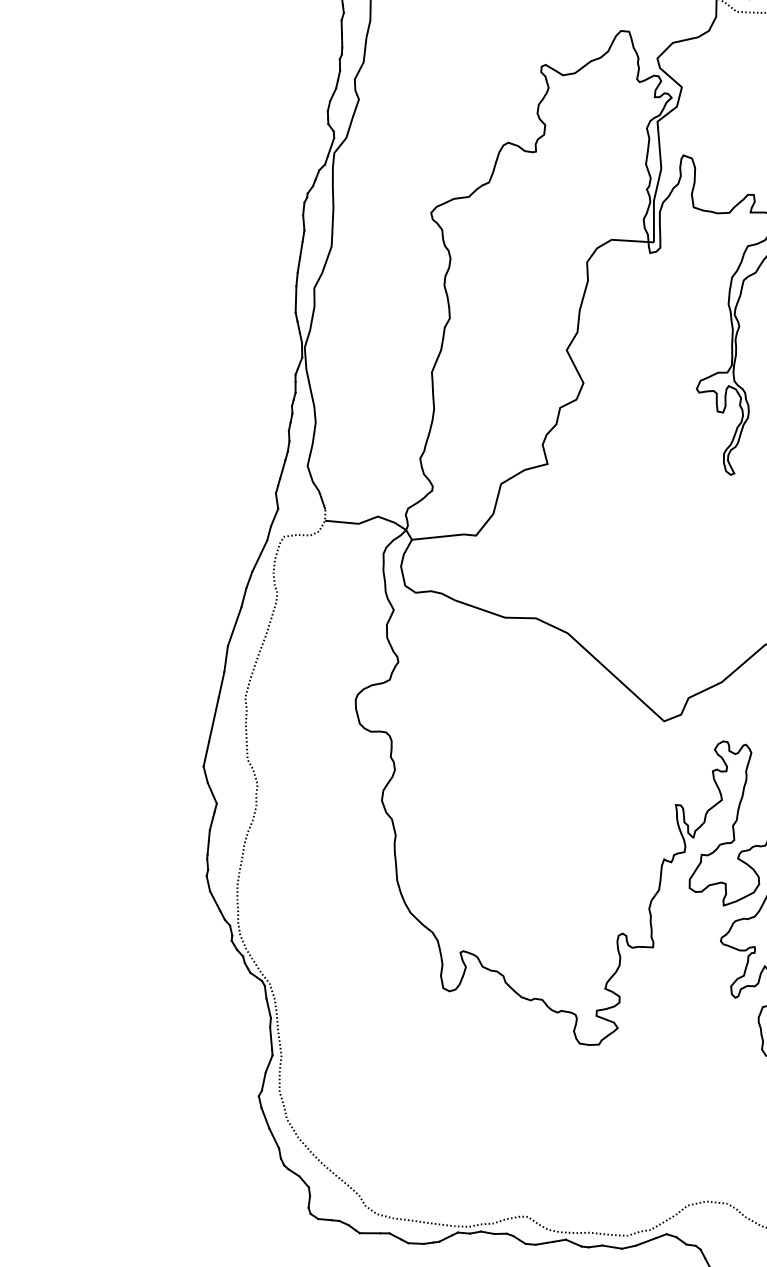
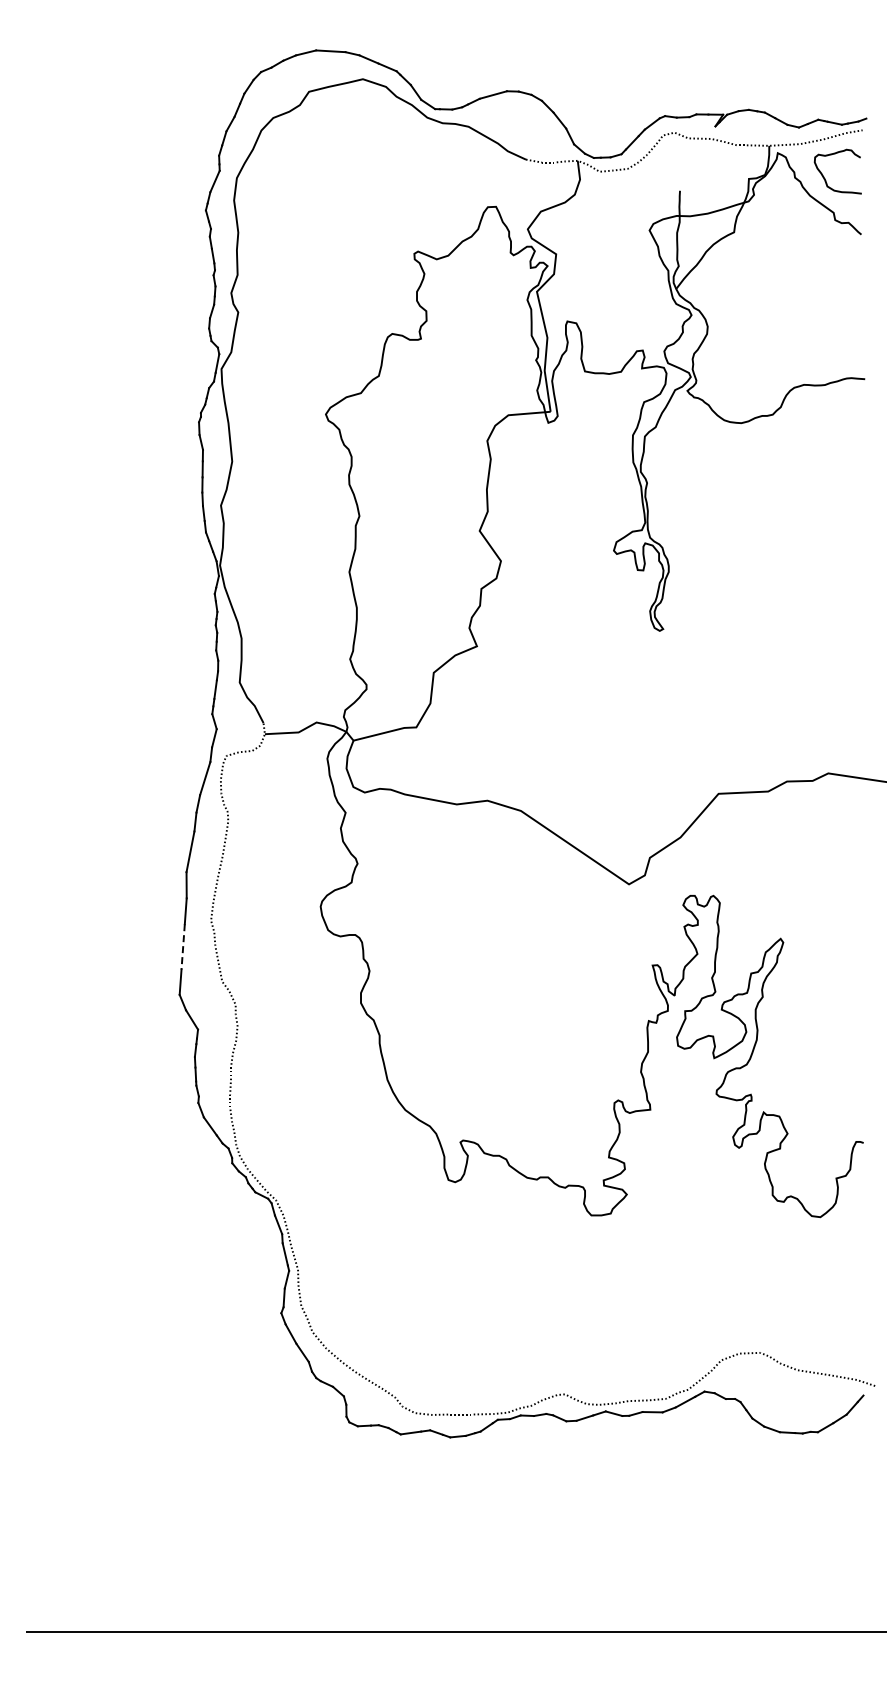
line: (214, 719) -> (183, 946), solid -> dashed

